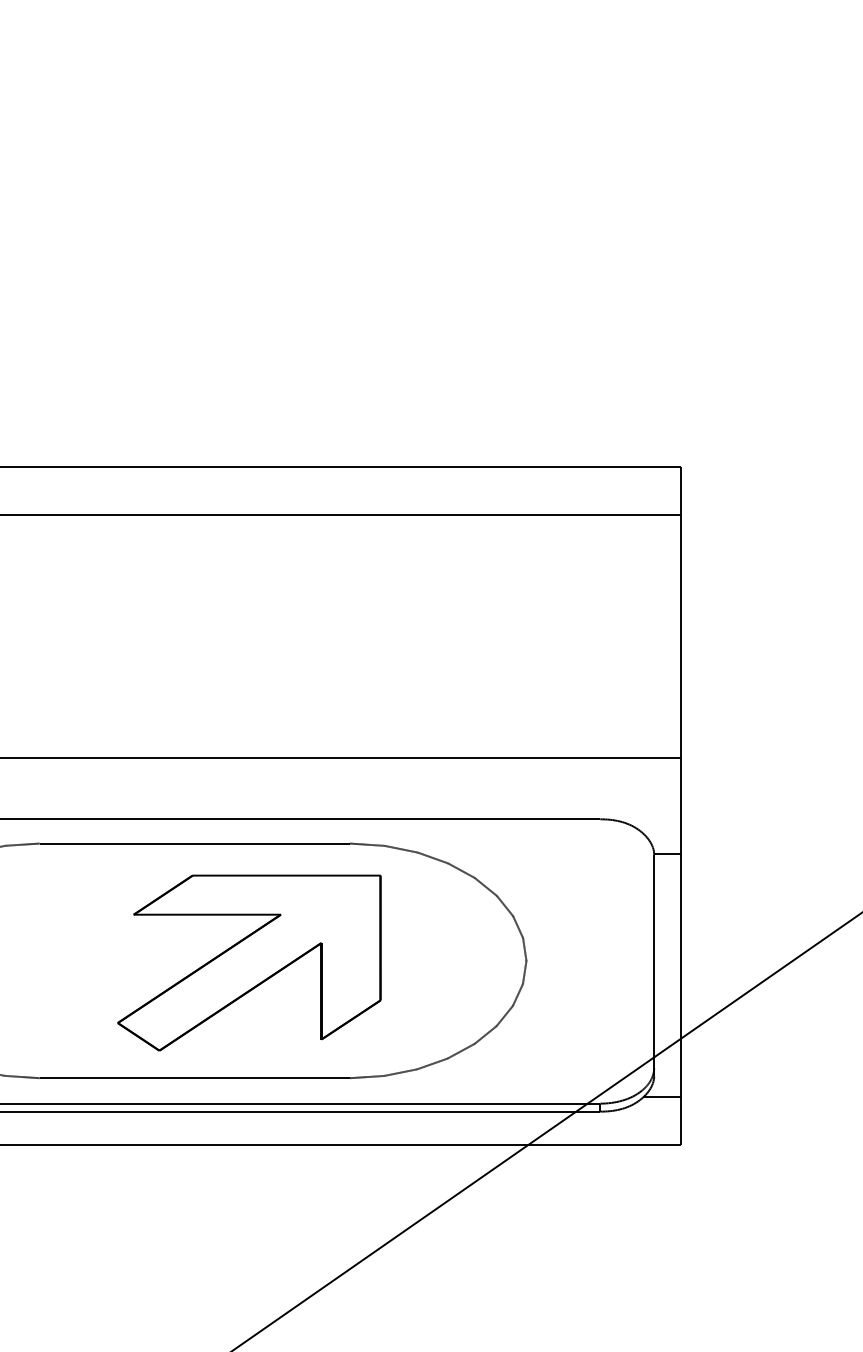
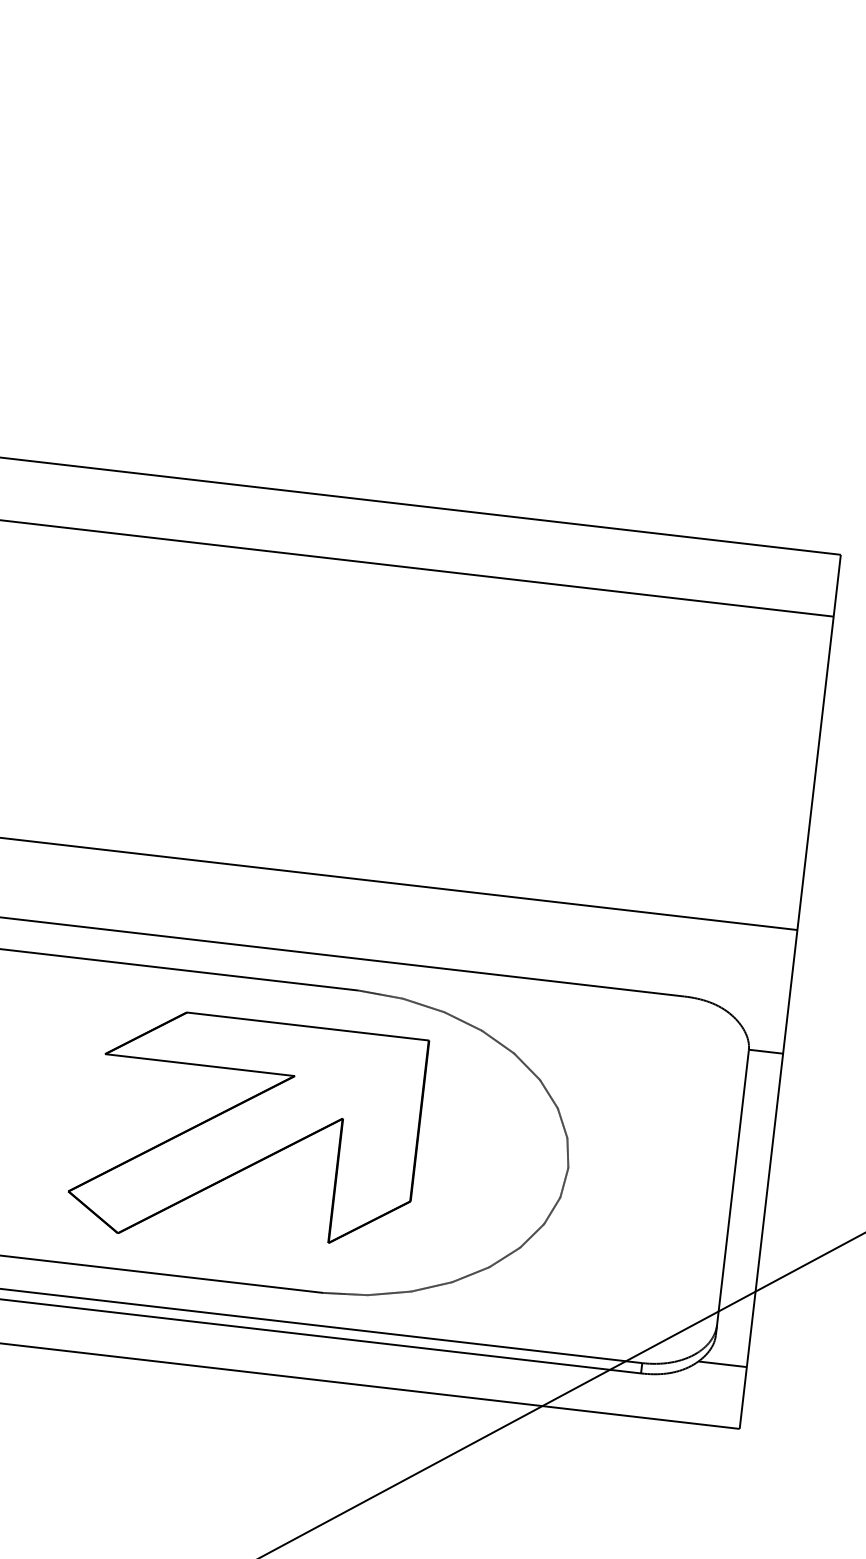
part: (249, 962) -> (247, 1133), moved

